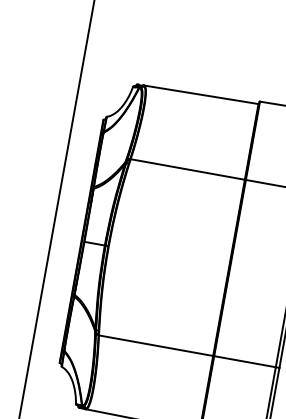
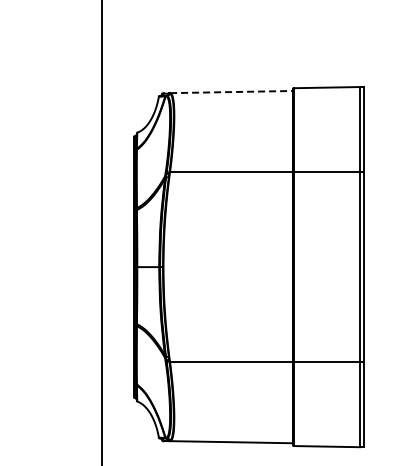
line: (201, 95) -> (231, 92), solid -> dashed

